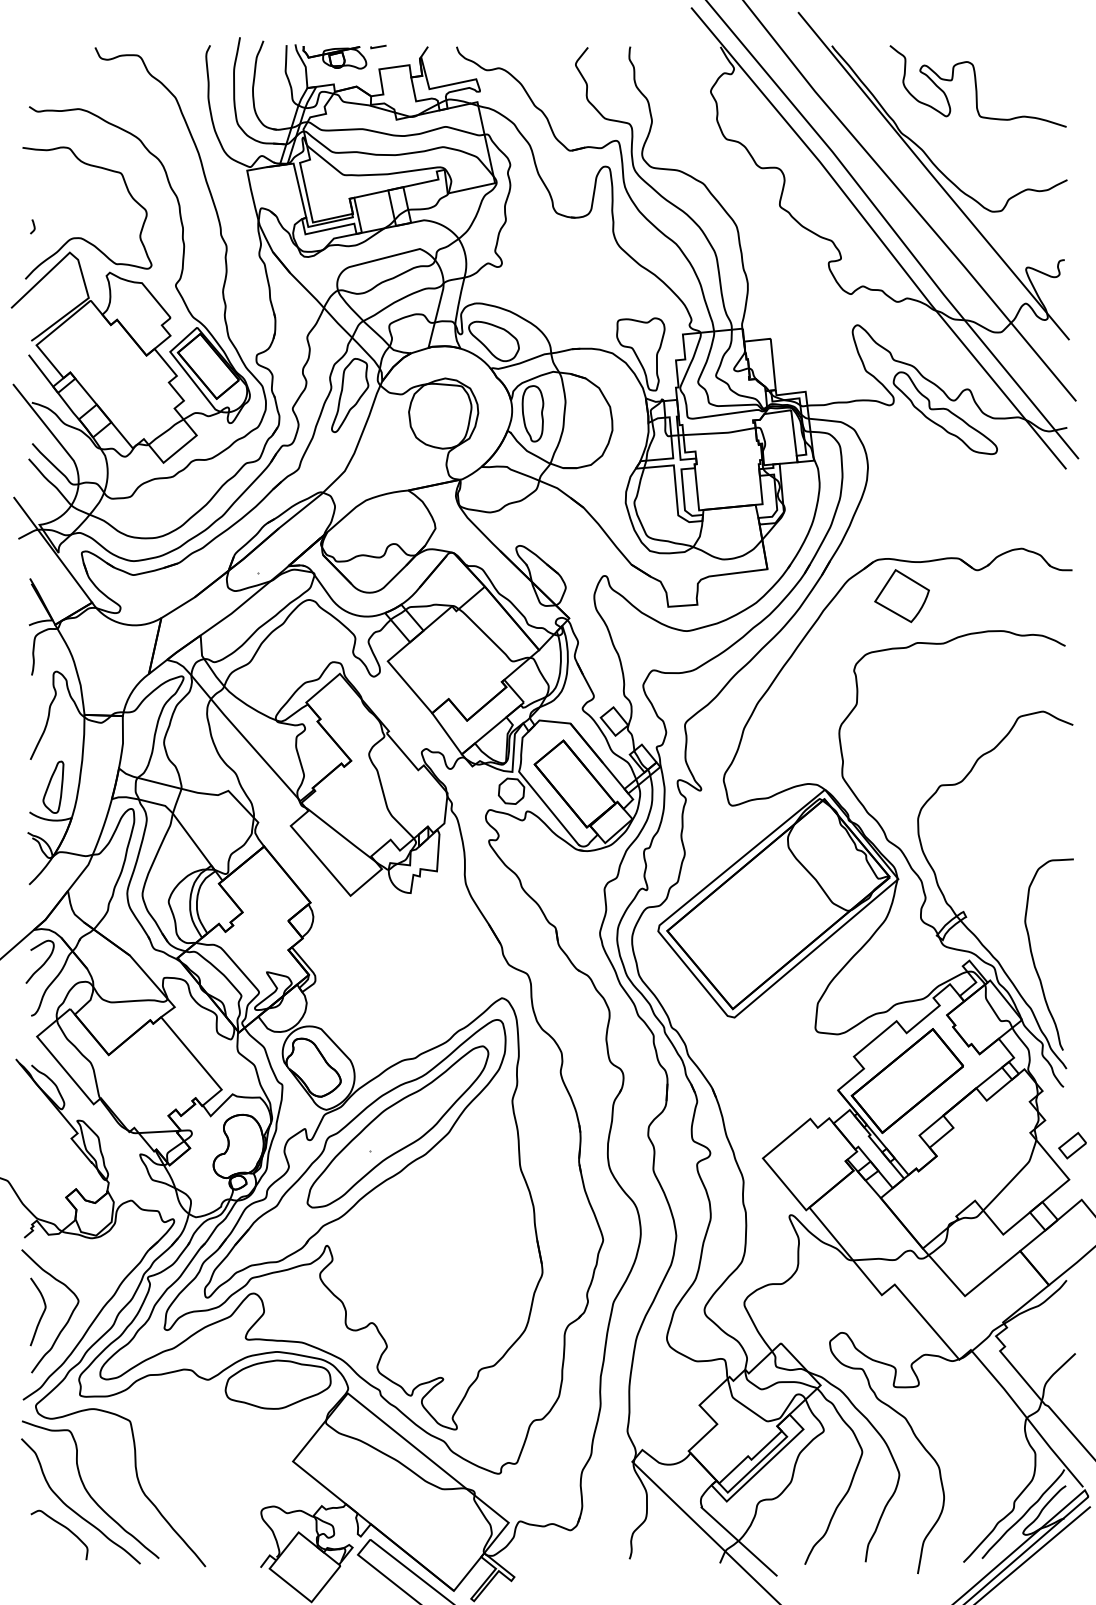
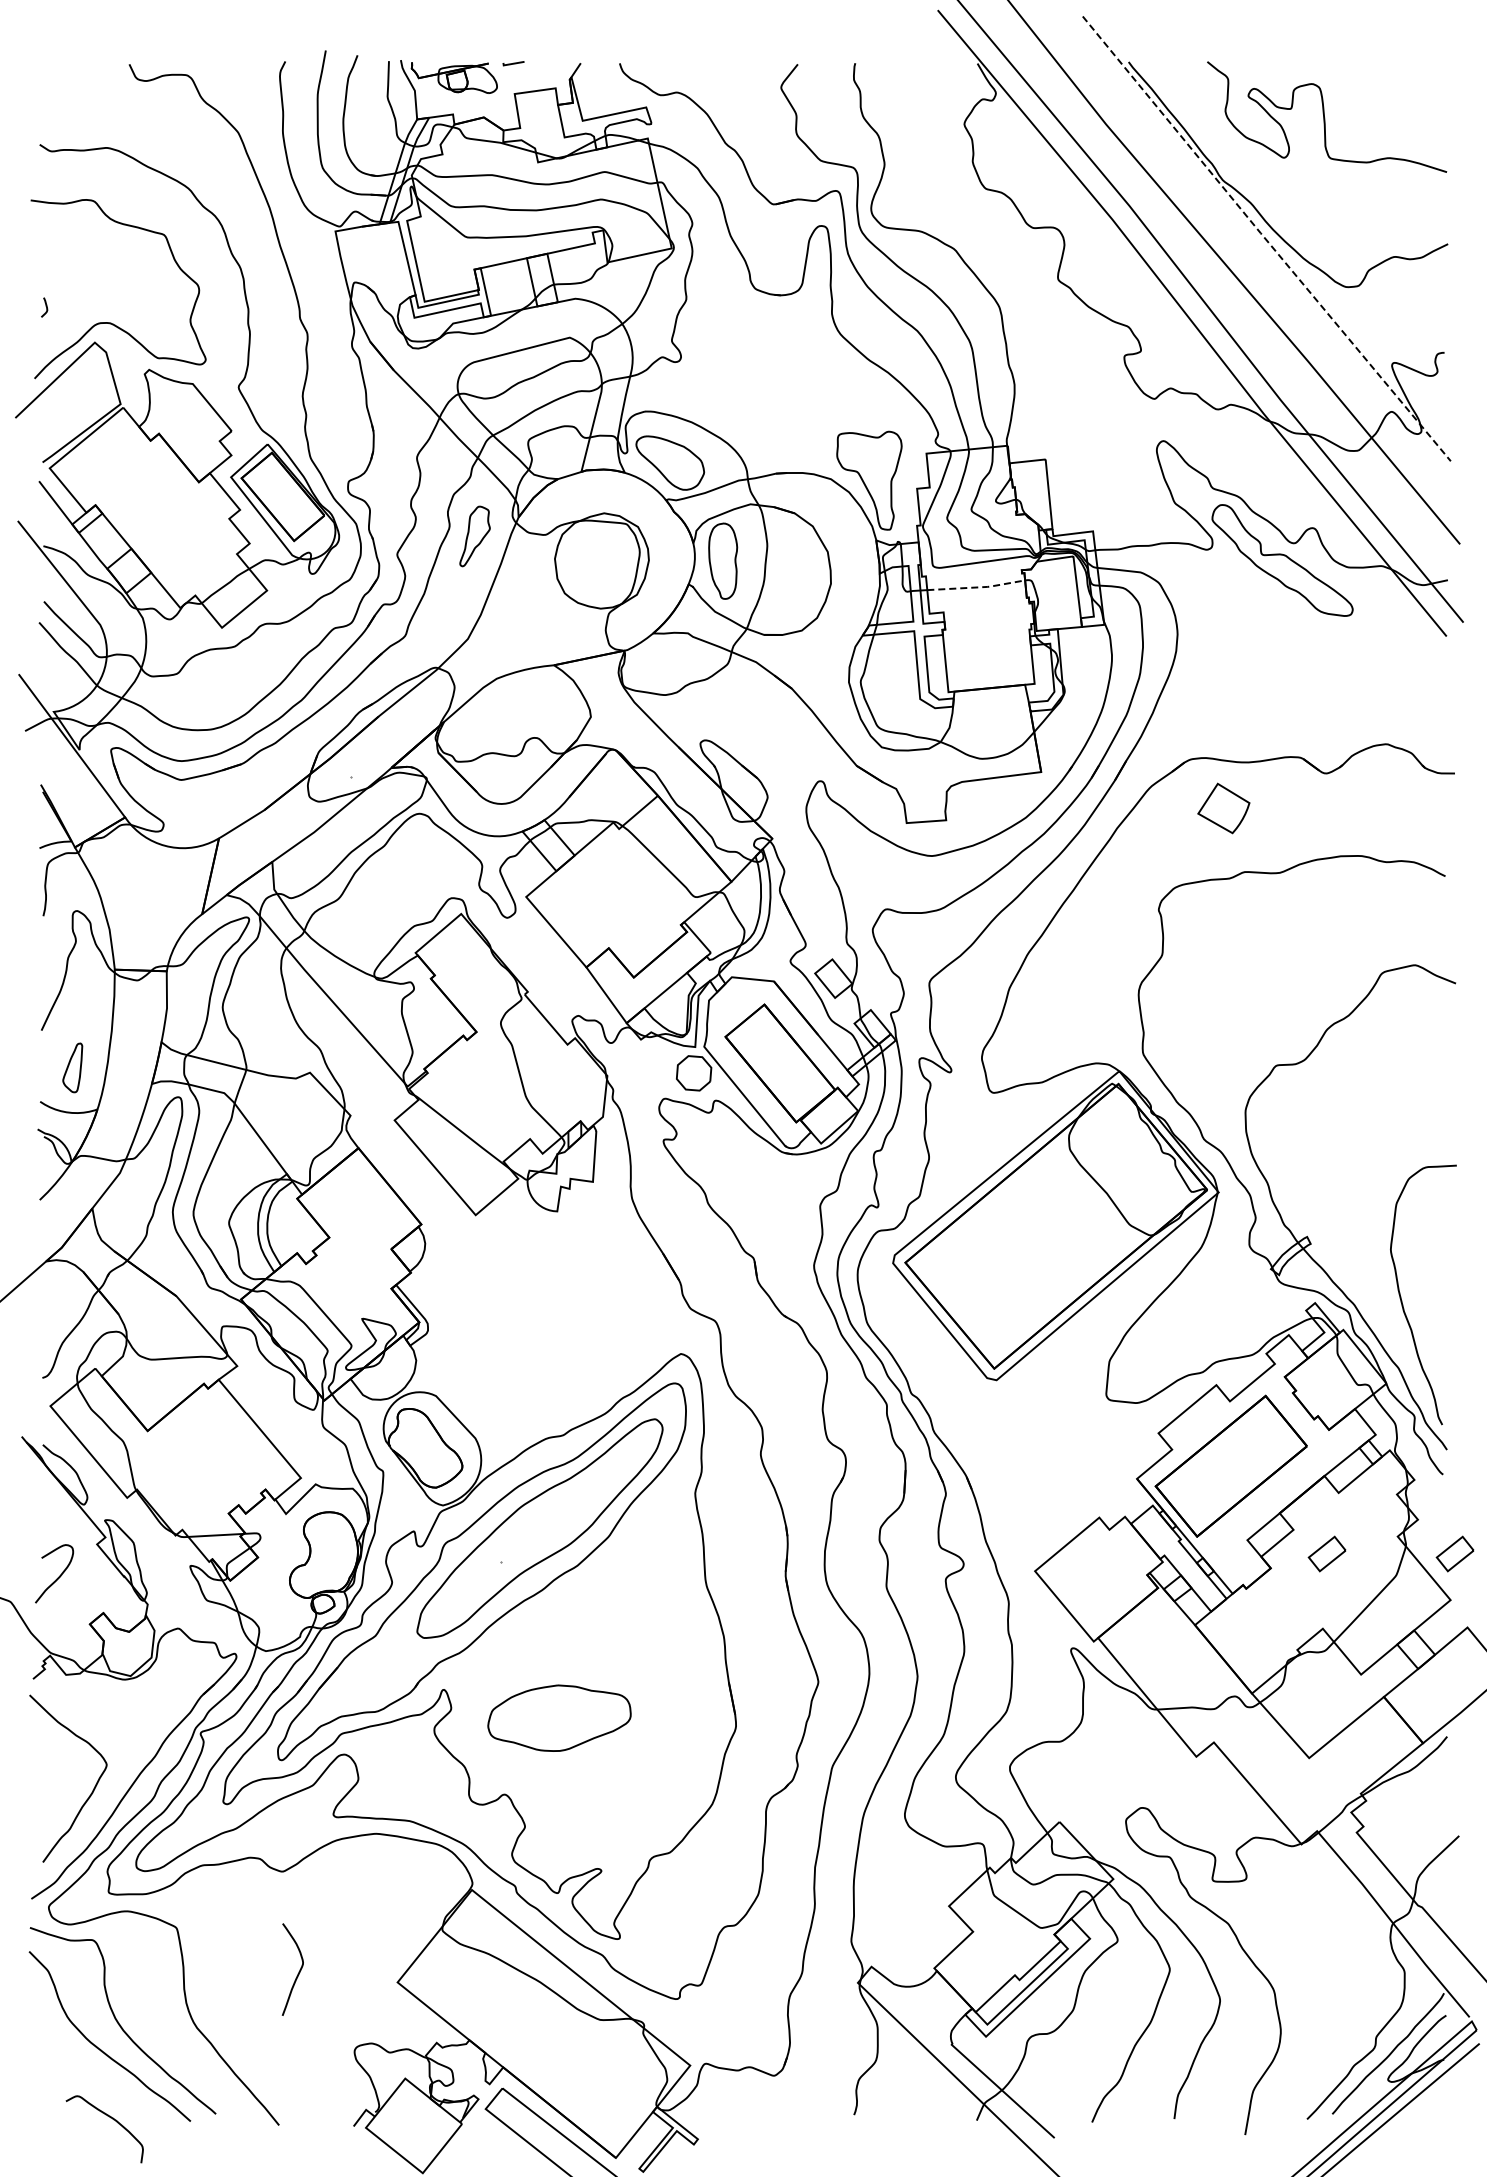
line: (932, 176) -> (1265, 239), solid -> dashed
part: (349, 395) -> (474, 536), size x0.6
line: (720, 433) -> (977, 587), solid -> dashed
part: (901, 596) -> (1223, 808), size x0.7
part: (53, 787) -> (72, 1067), size x0.7
curve: (43, 963) -> (58, 1576), moved
part: (977, 1145) -> (1326, 1553), added
curve: (42, 1313) -> (298, 1971), moved
part: (278, 1384) -> (559, 1717), moved
curve: (63, 1527) -> (110, 2118), moved

